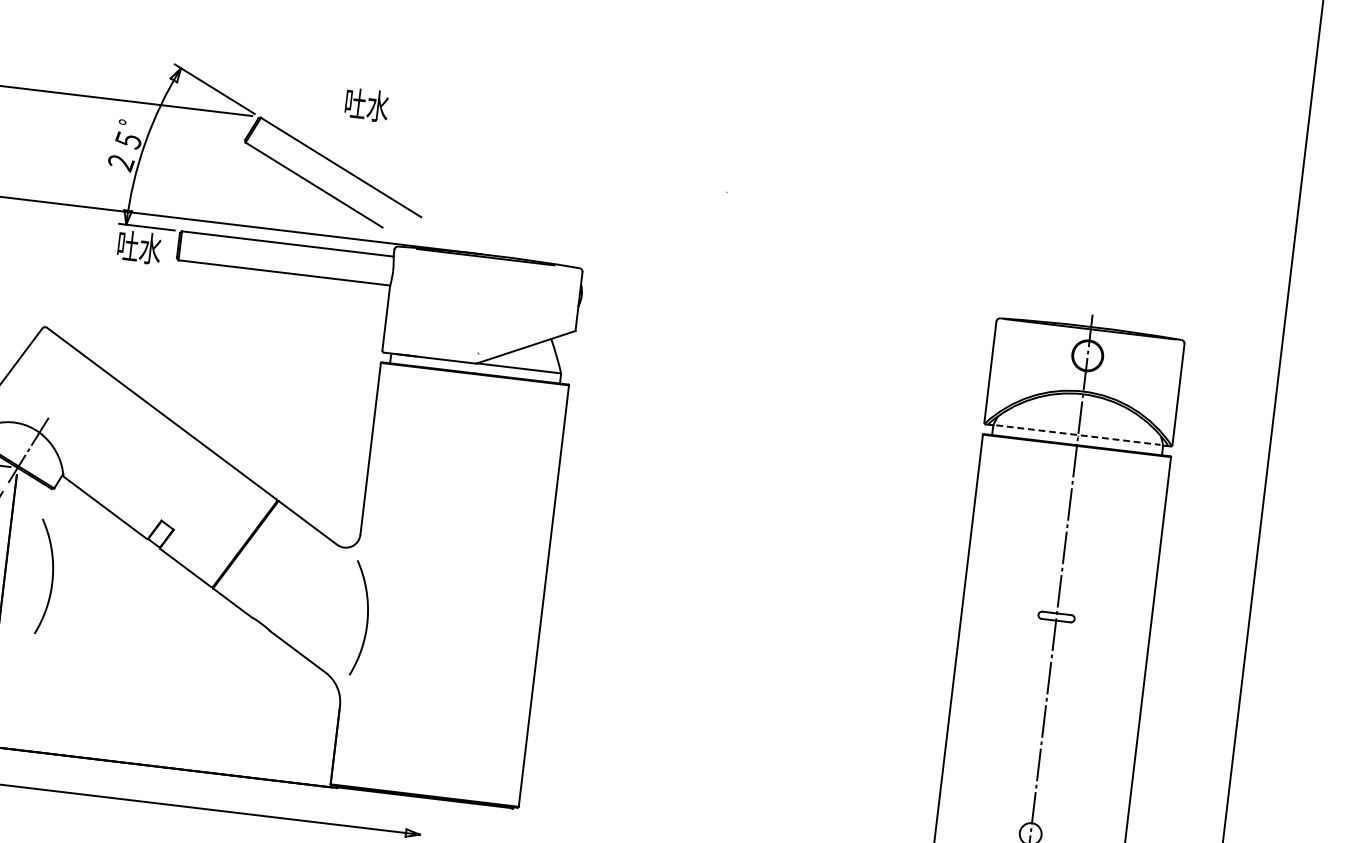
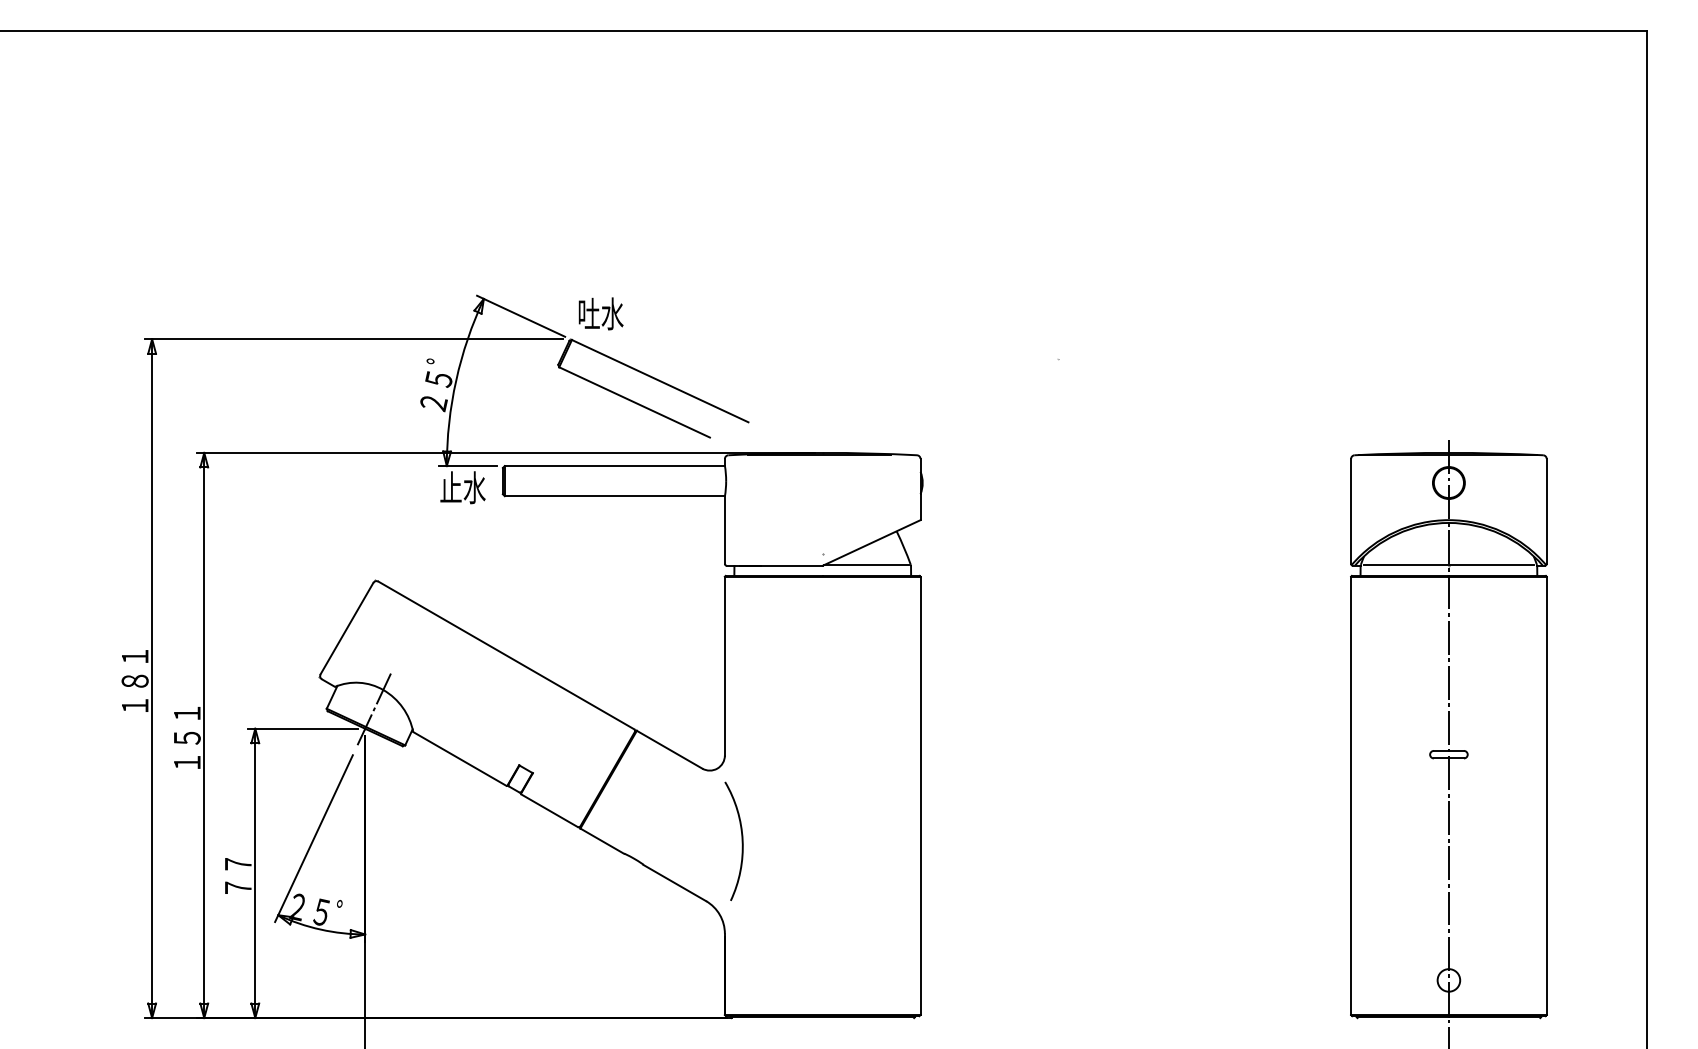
text: (366, 104) -> (600, 313), moved
text: (127, 244) -> (450, 486), 吐水 -> 止水
line: (1078, 435) -> (1449, 565), dashed -> solid
arc: (51, 577) -> (413, 836), removed

